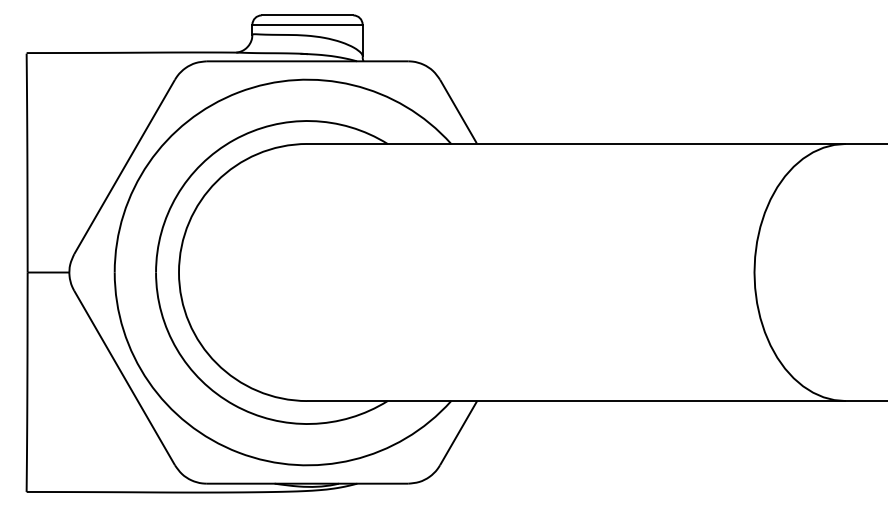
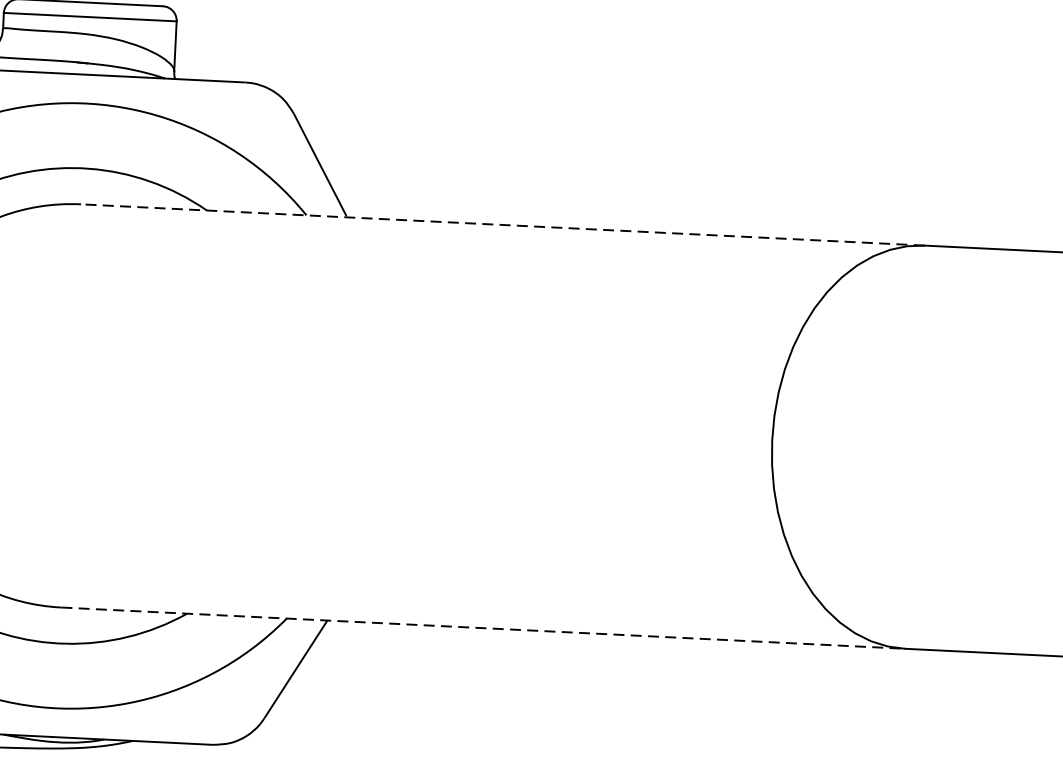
line: (576, 143) -> (502, 224), solid -> dashed
line: (576, 401) -> (483, 628), solid -> dashed

